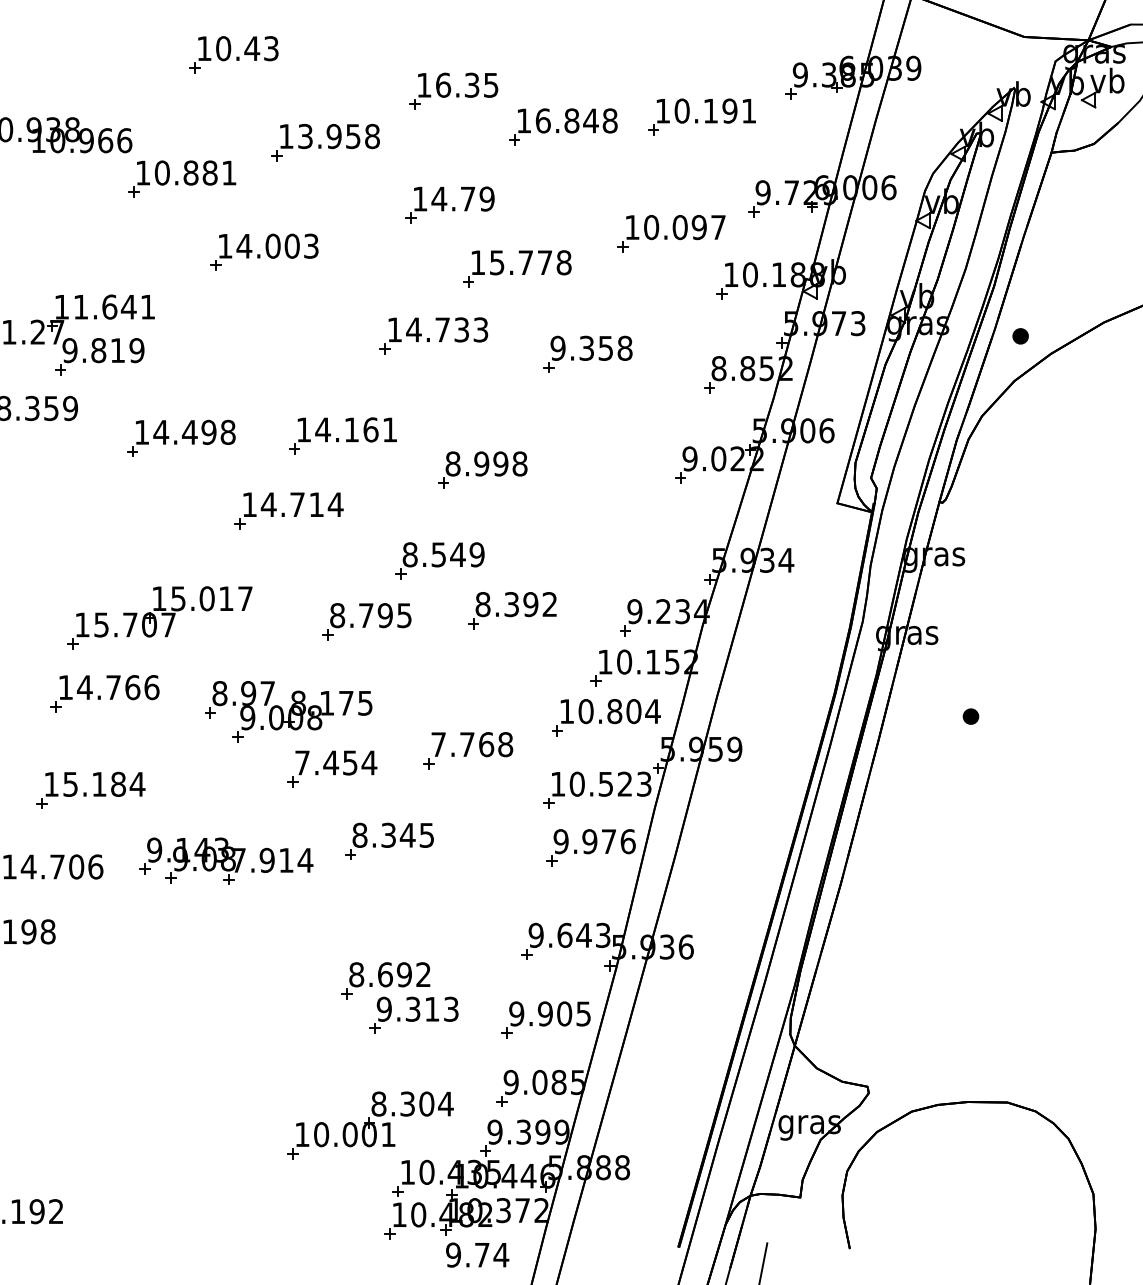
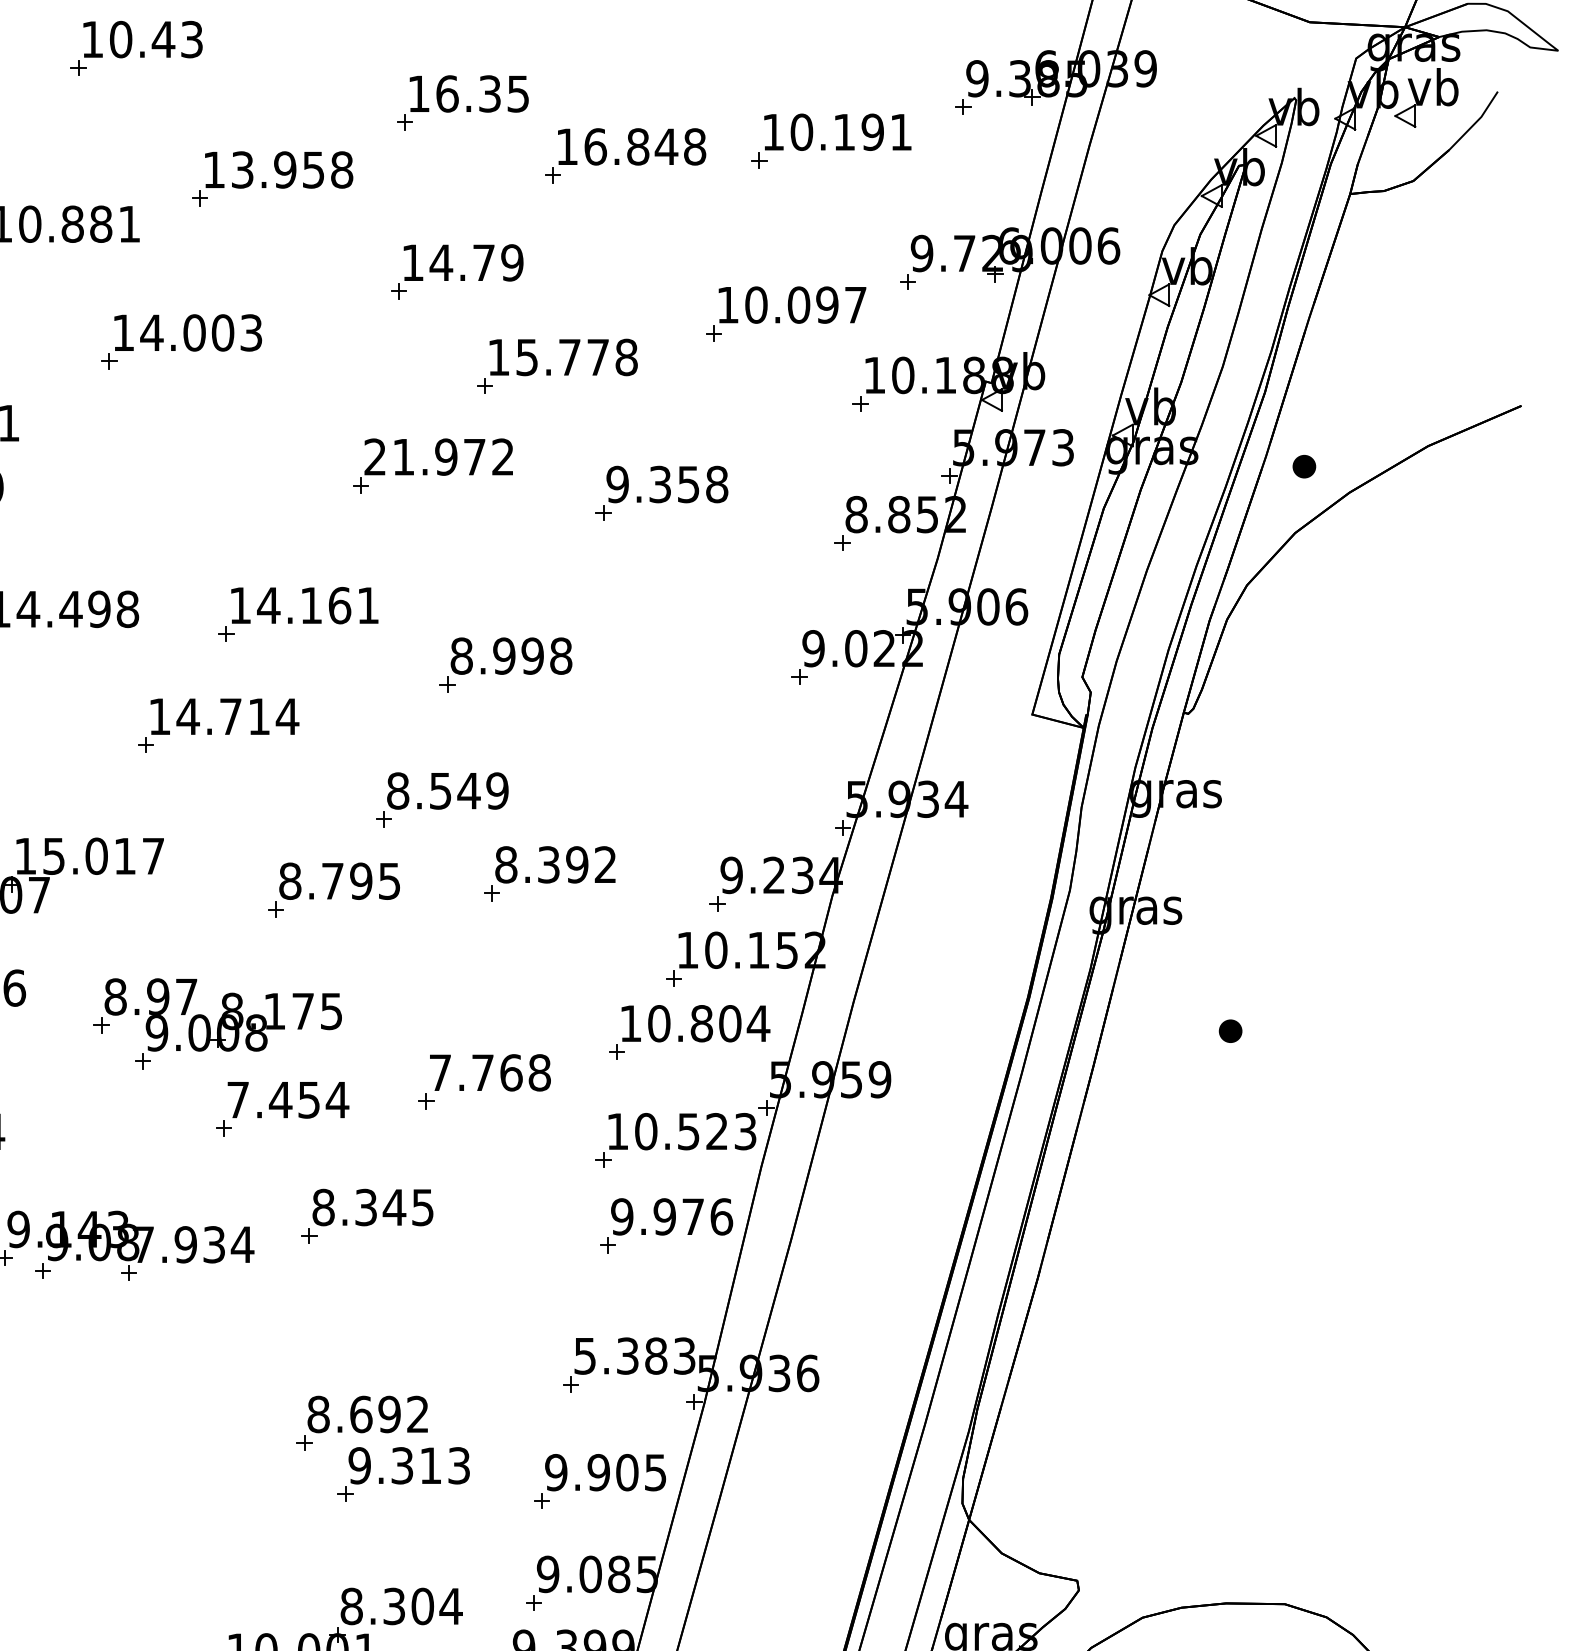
text: (437, 329) -> (438, 456), 14.733 -> 21.972
text: (286, 859) -> (214, 1243), 7.914 -> 7.934
text: (559, 935) -> (619, 1356), 9.643 -> 5.383

